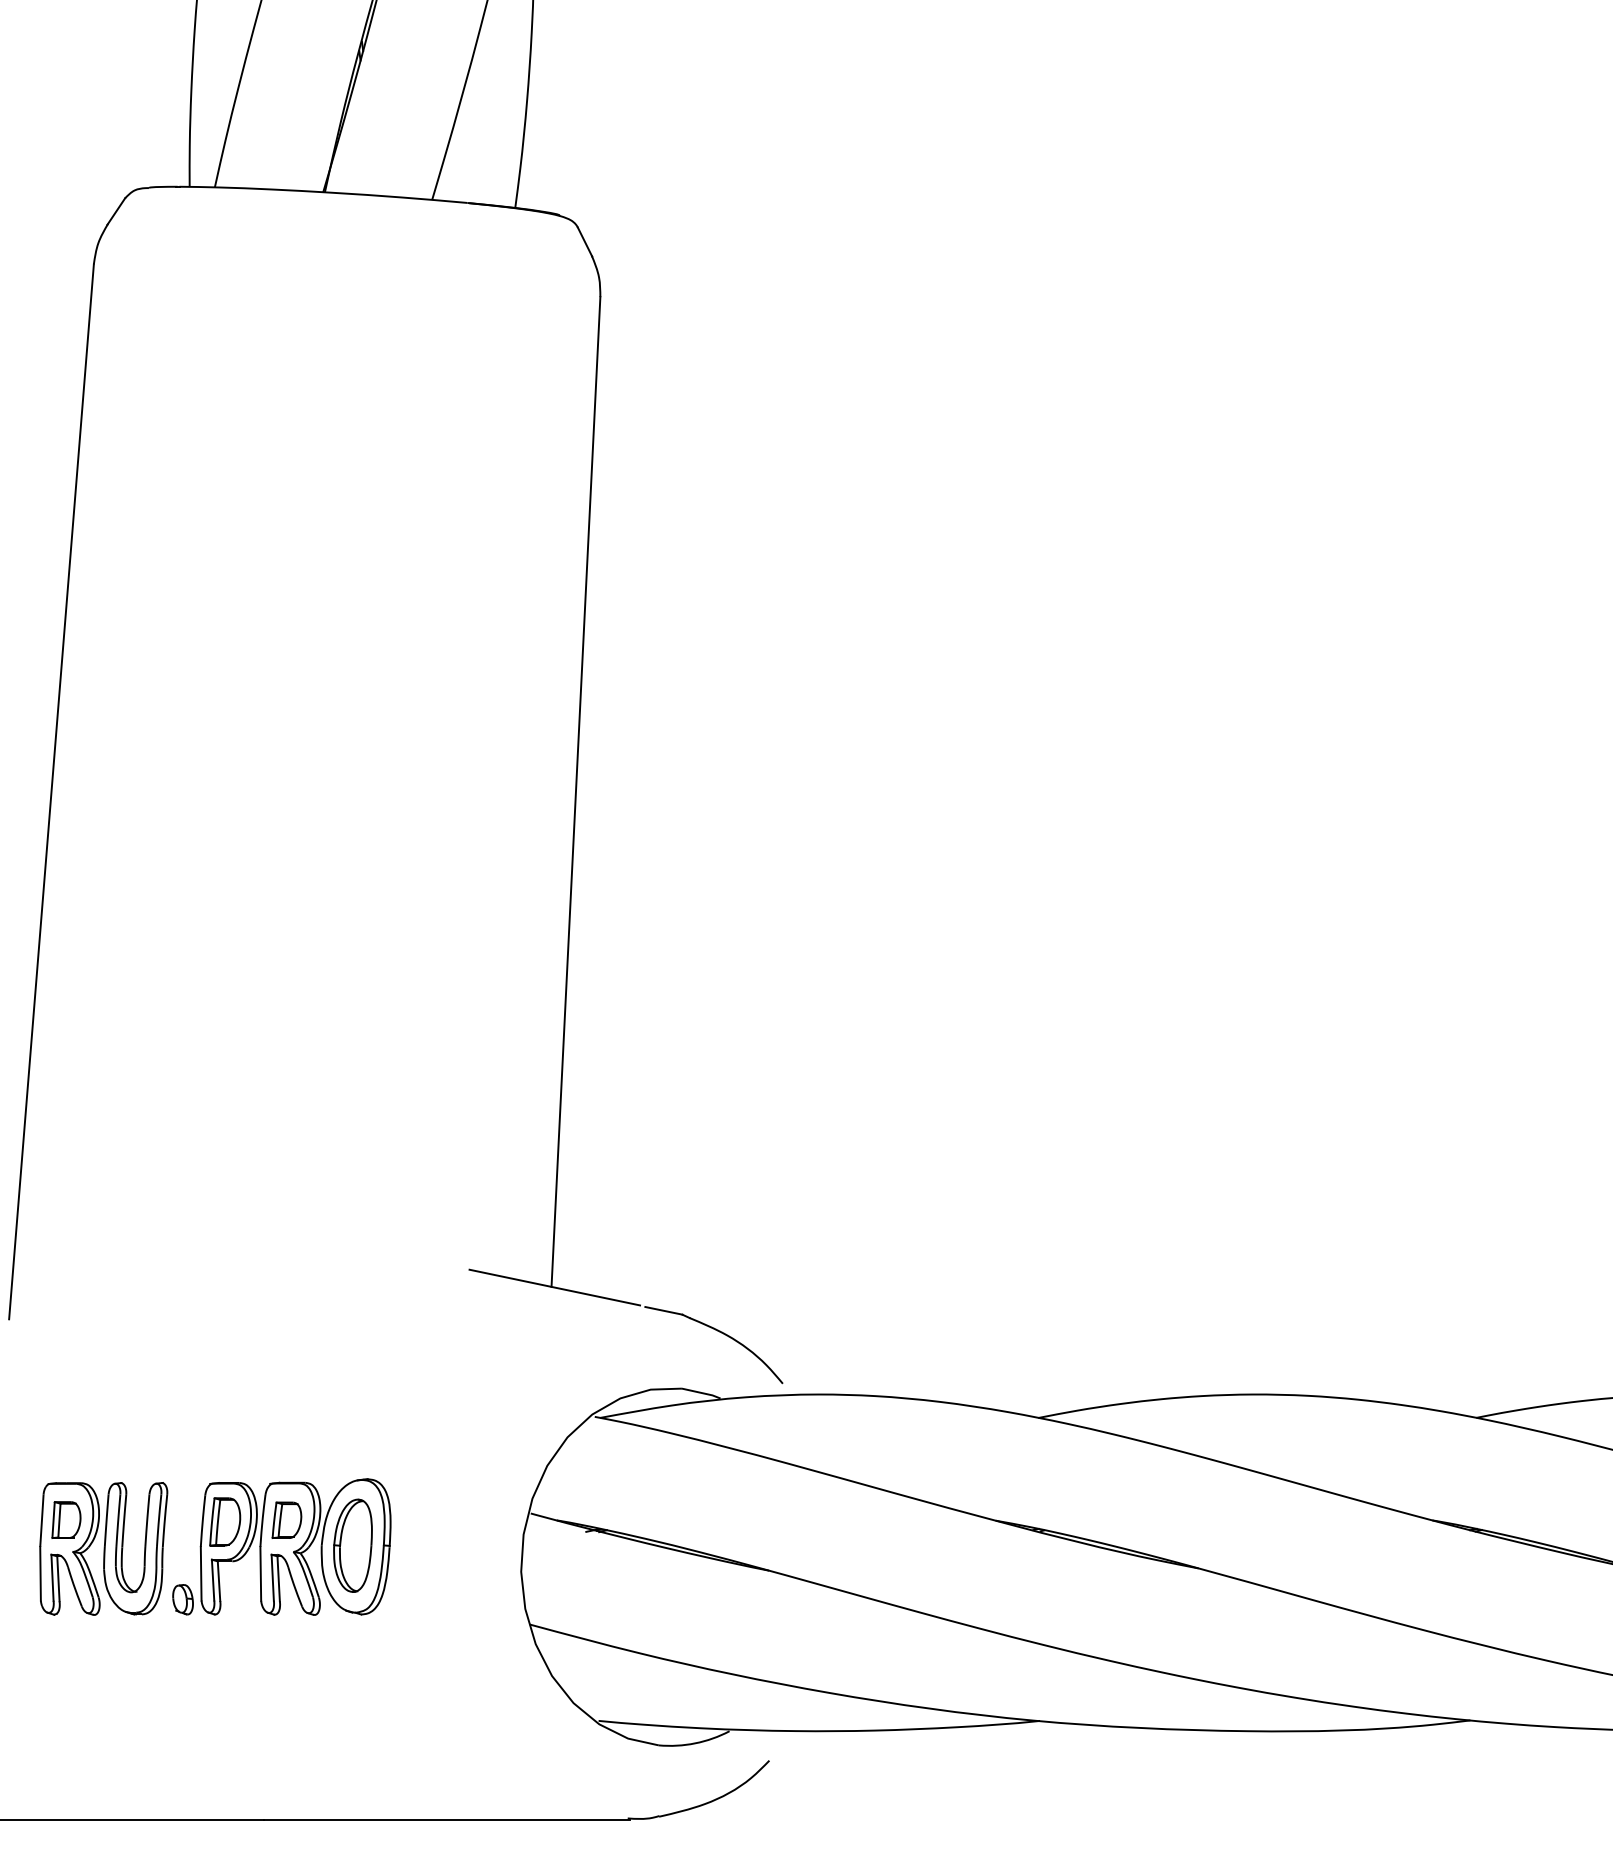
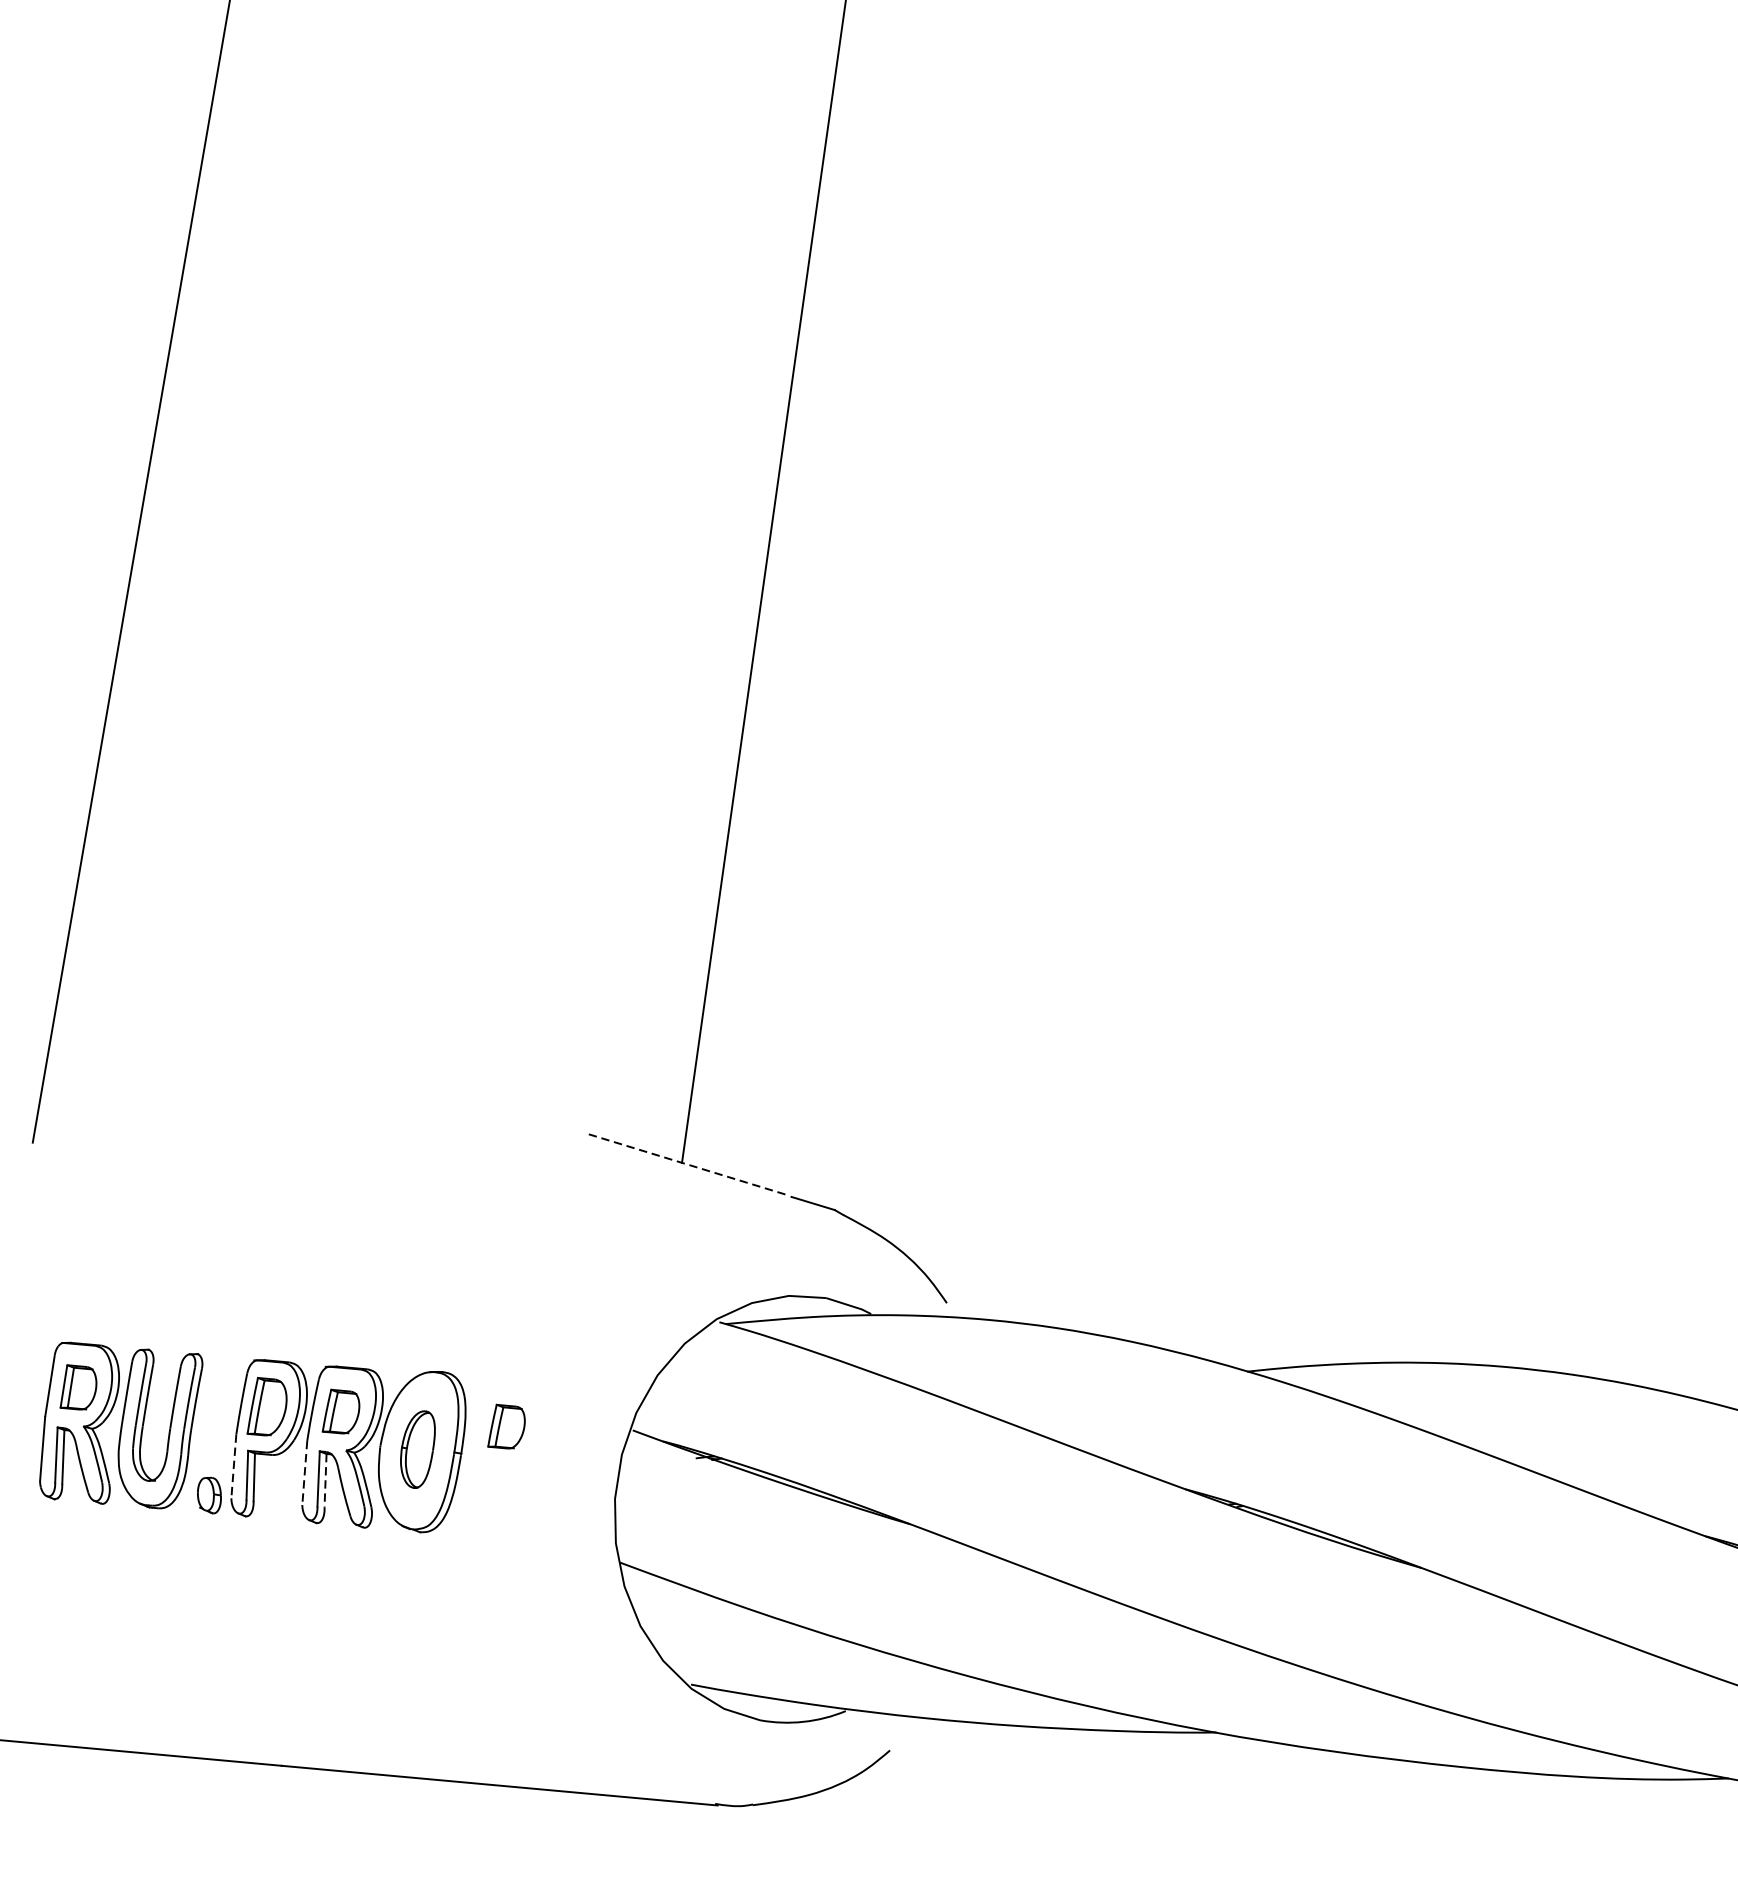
line: (554, 1287) -> (685, 1163), solid -> dashed
part: (425, 1519) -> (506, 1426), added
part: (352, 1545) -> (417, 1449), size x0.7
line: (201, 1573) -> (234, 1466), solid -> dashed
line: (260, 1573) -> (304, 1472), solid -> dashed
line: (278, 1579) -> (325, 1481), solid -> dashed

